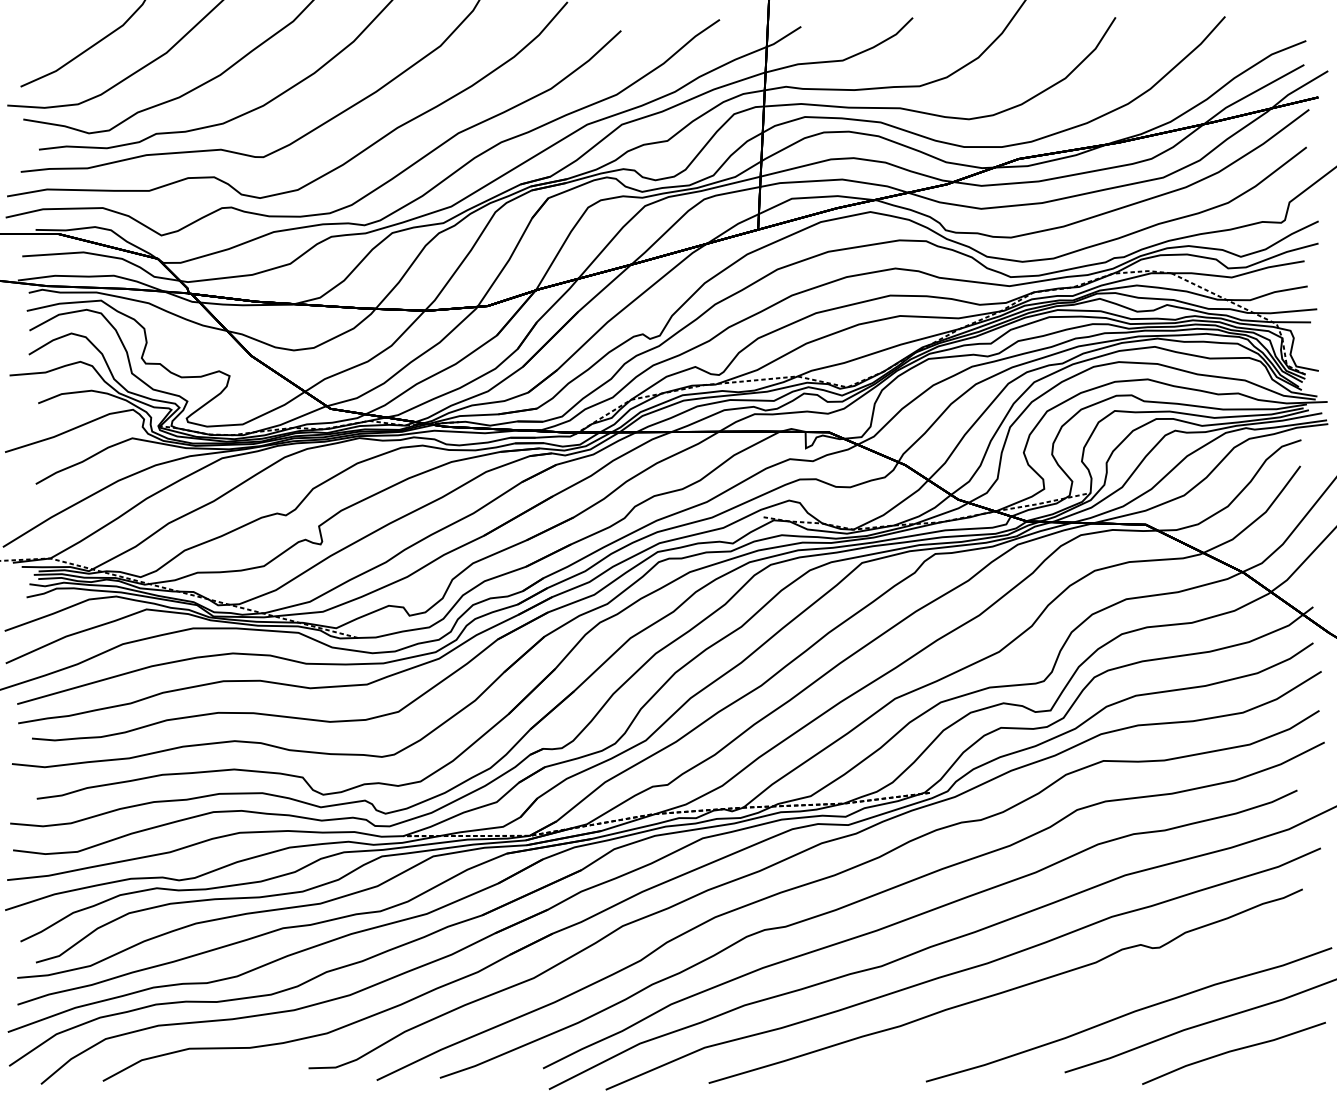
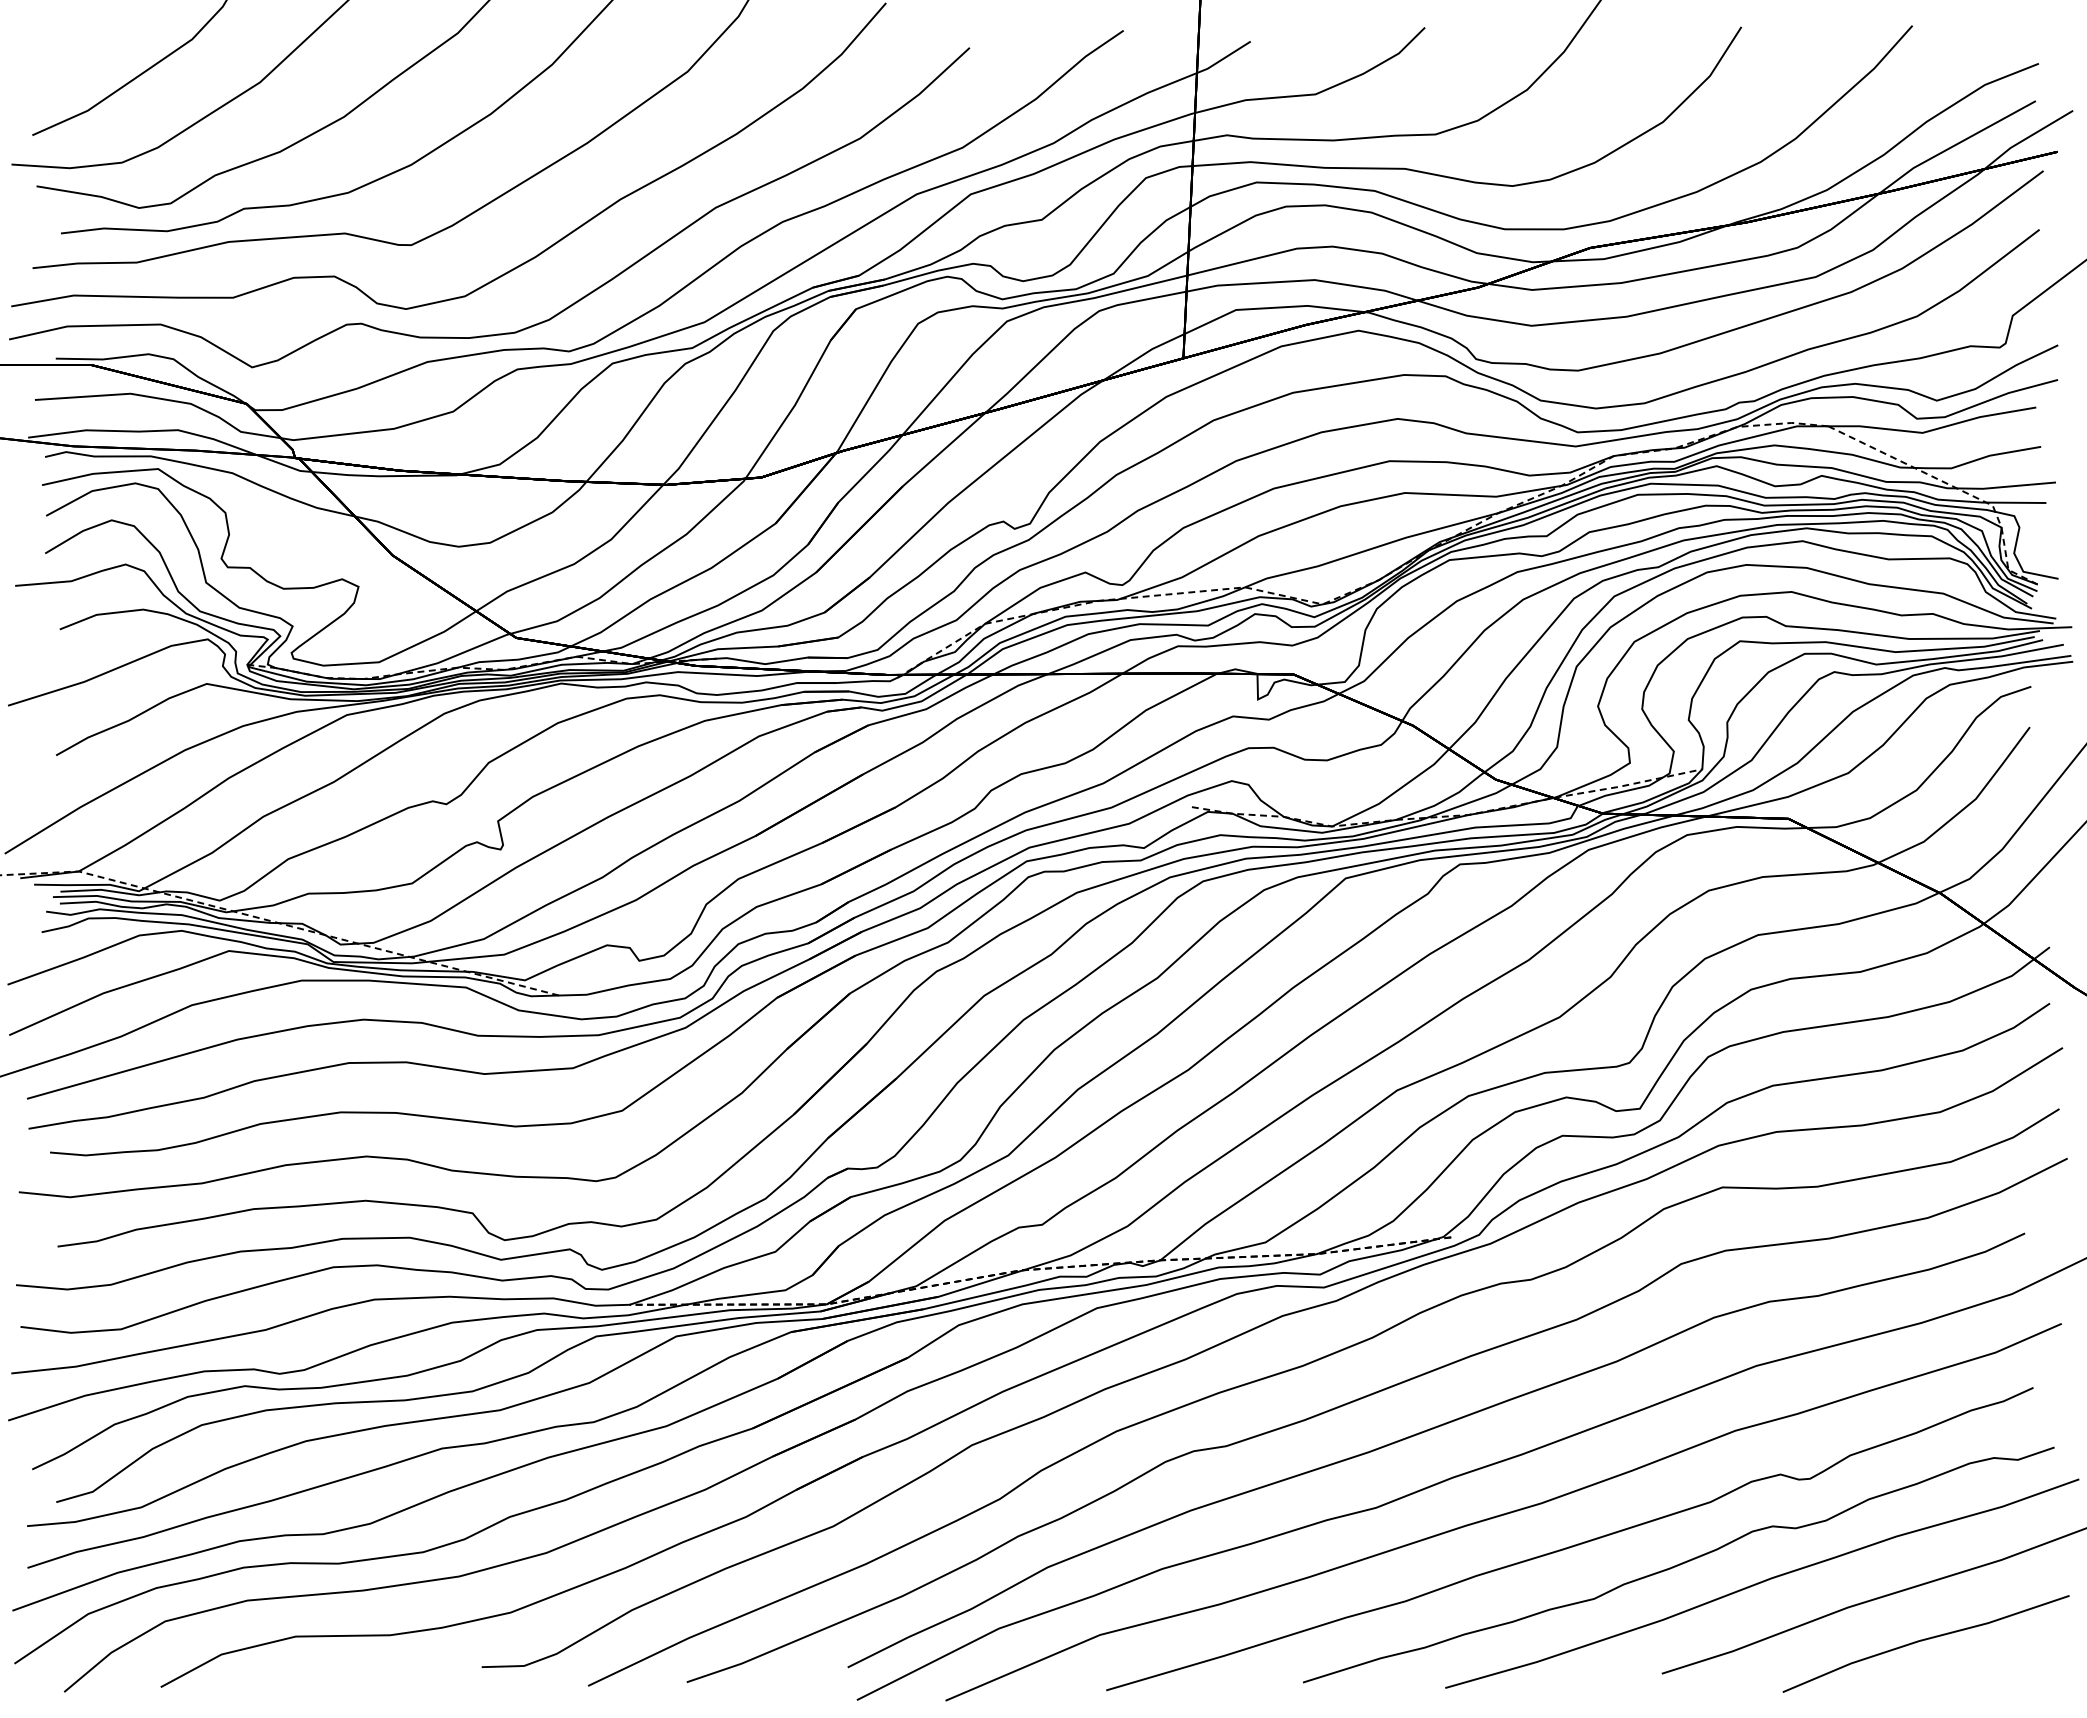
curve: (1075, 1002) -> (1678, 1564), added

